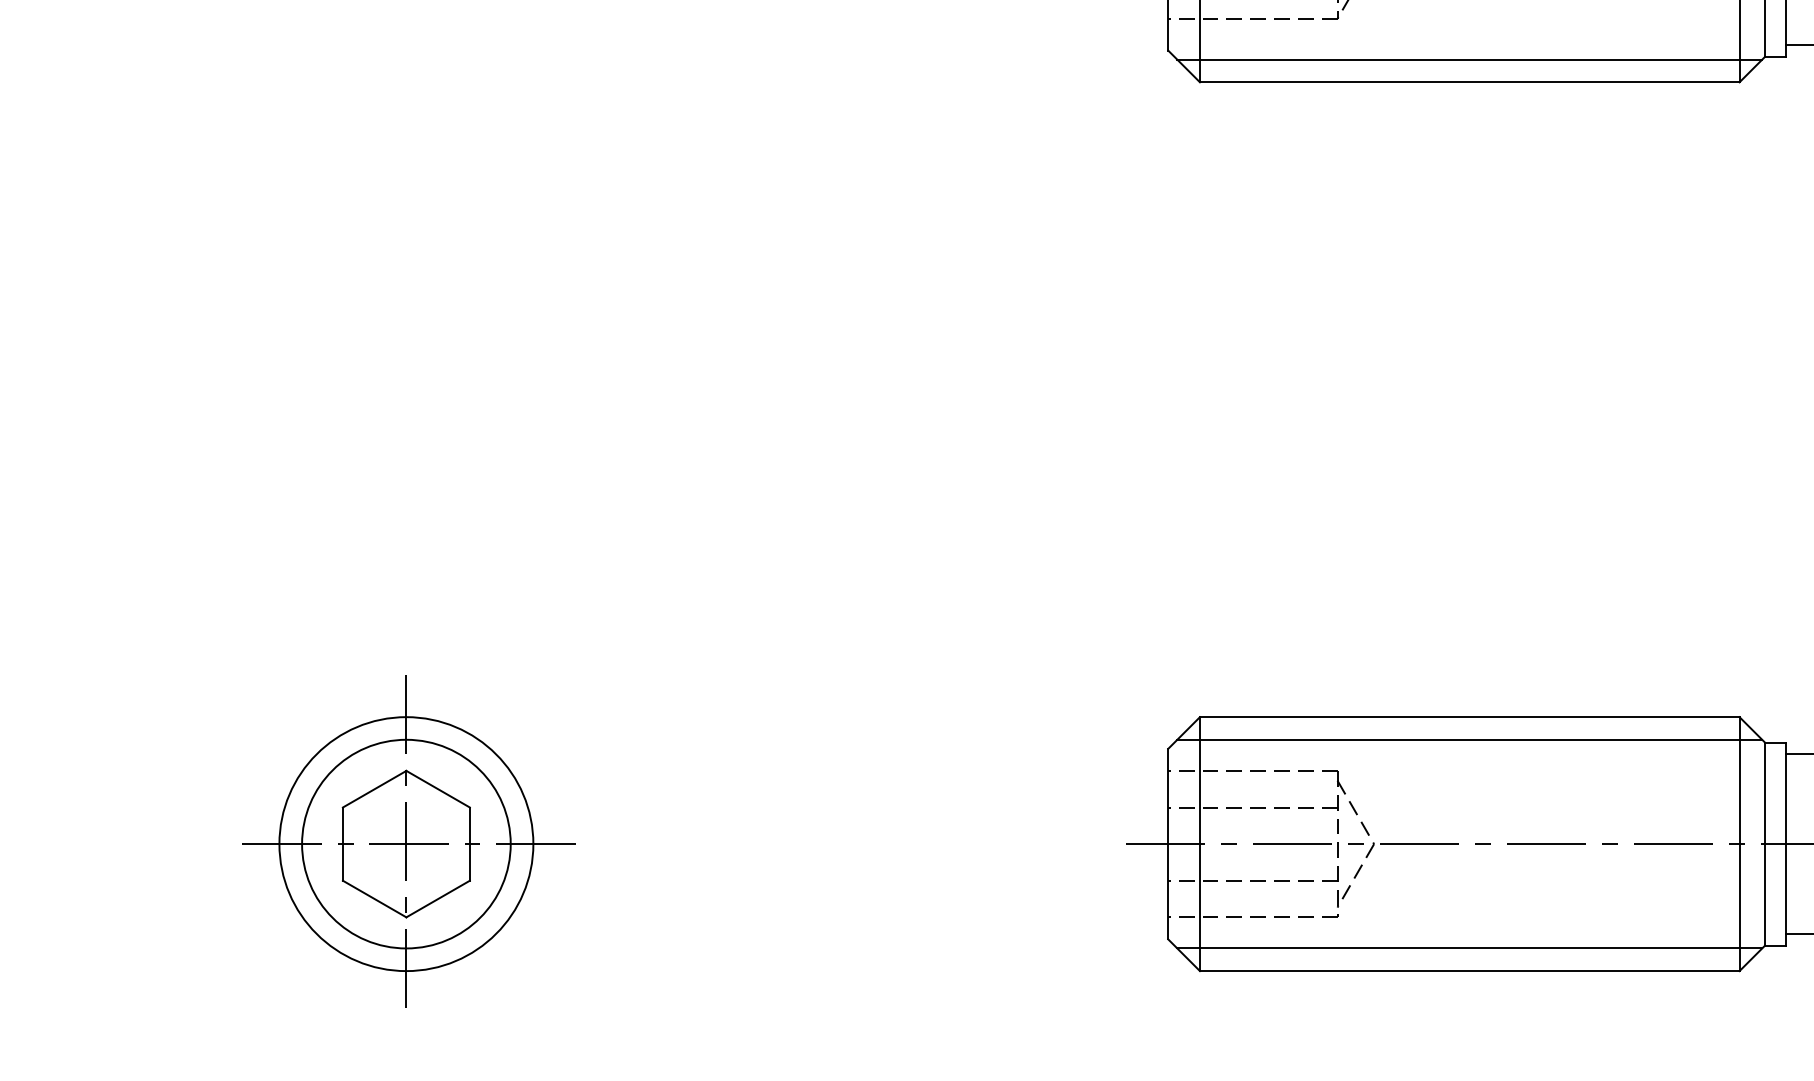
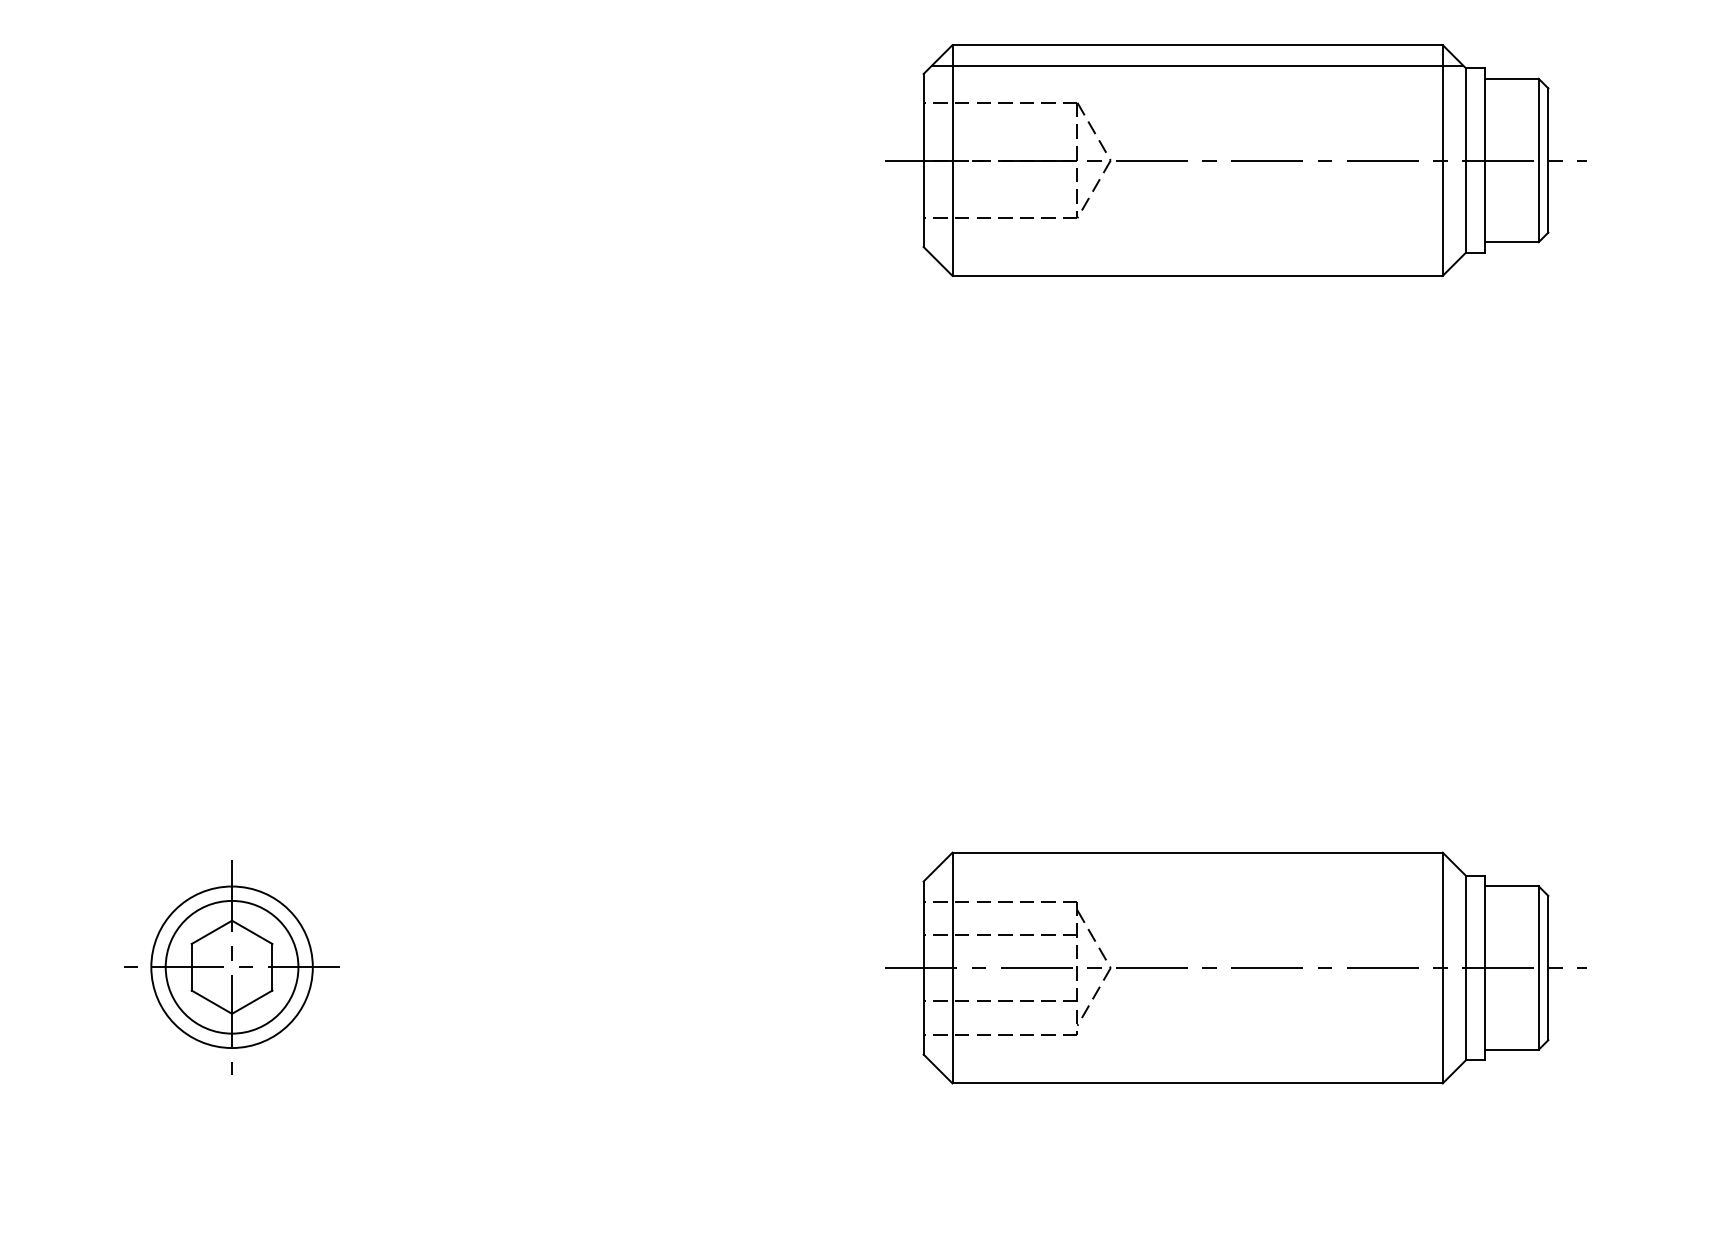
line: (1469, 59) -> (1197, 255), removed
line: (1469, 740) -> (1197, 873), removed
part: (408, 841) -> (233, 965), size x0.7
line: (1469, 948) -> (1197, 1062), removed

